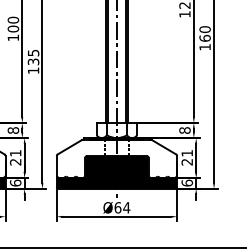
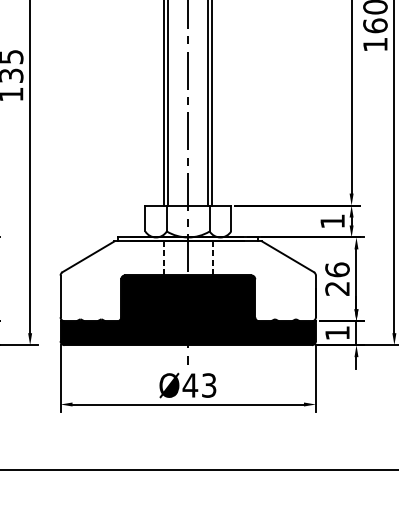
text: (184, 130) -> (331, 221), 8 -> 1
text: (186, 152) -> (335, 268), 21 -> 26
text: (186, 182) -> (335, 331), 6 -> 1
text: (122, 207) -> (200, 384), Ø64 -> Ø43

